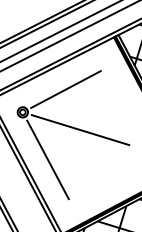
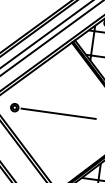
line: (66, 88) -> (43, 85), removed
line: (47, 160) -> (38, 139), removed

